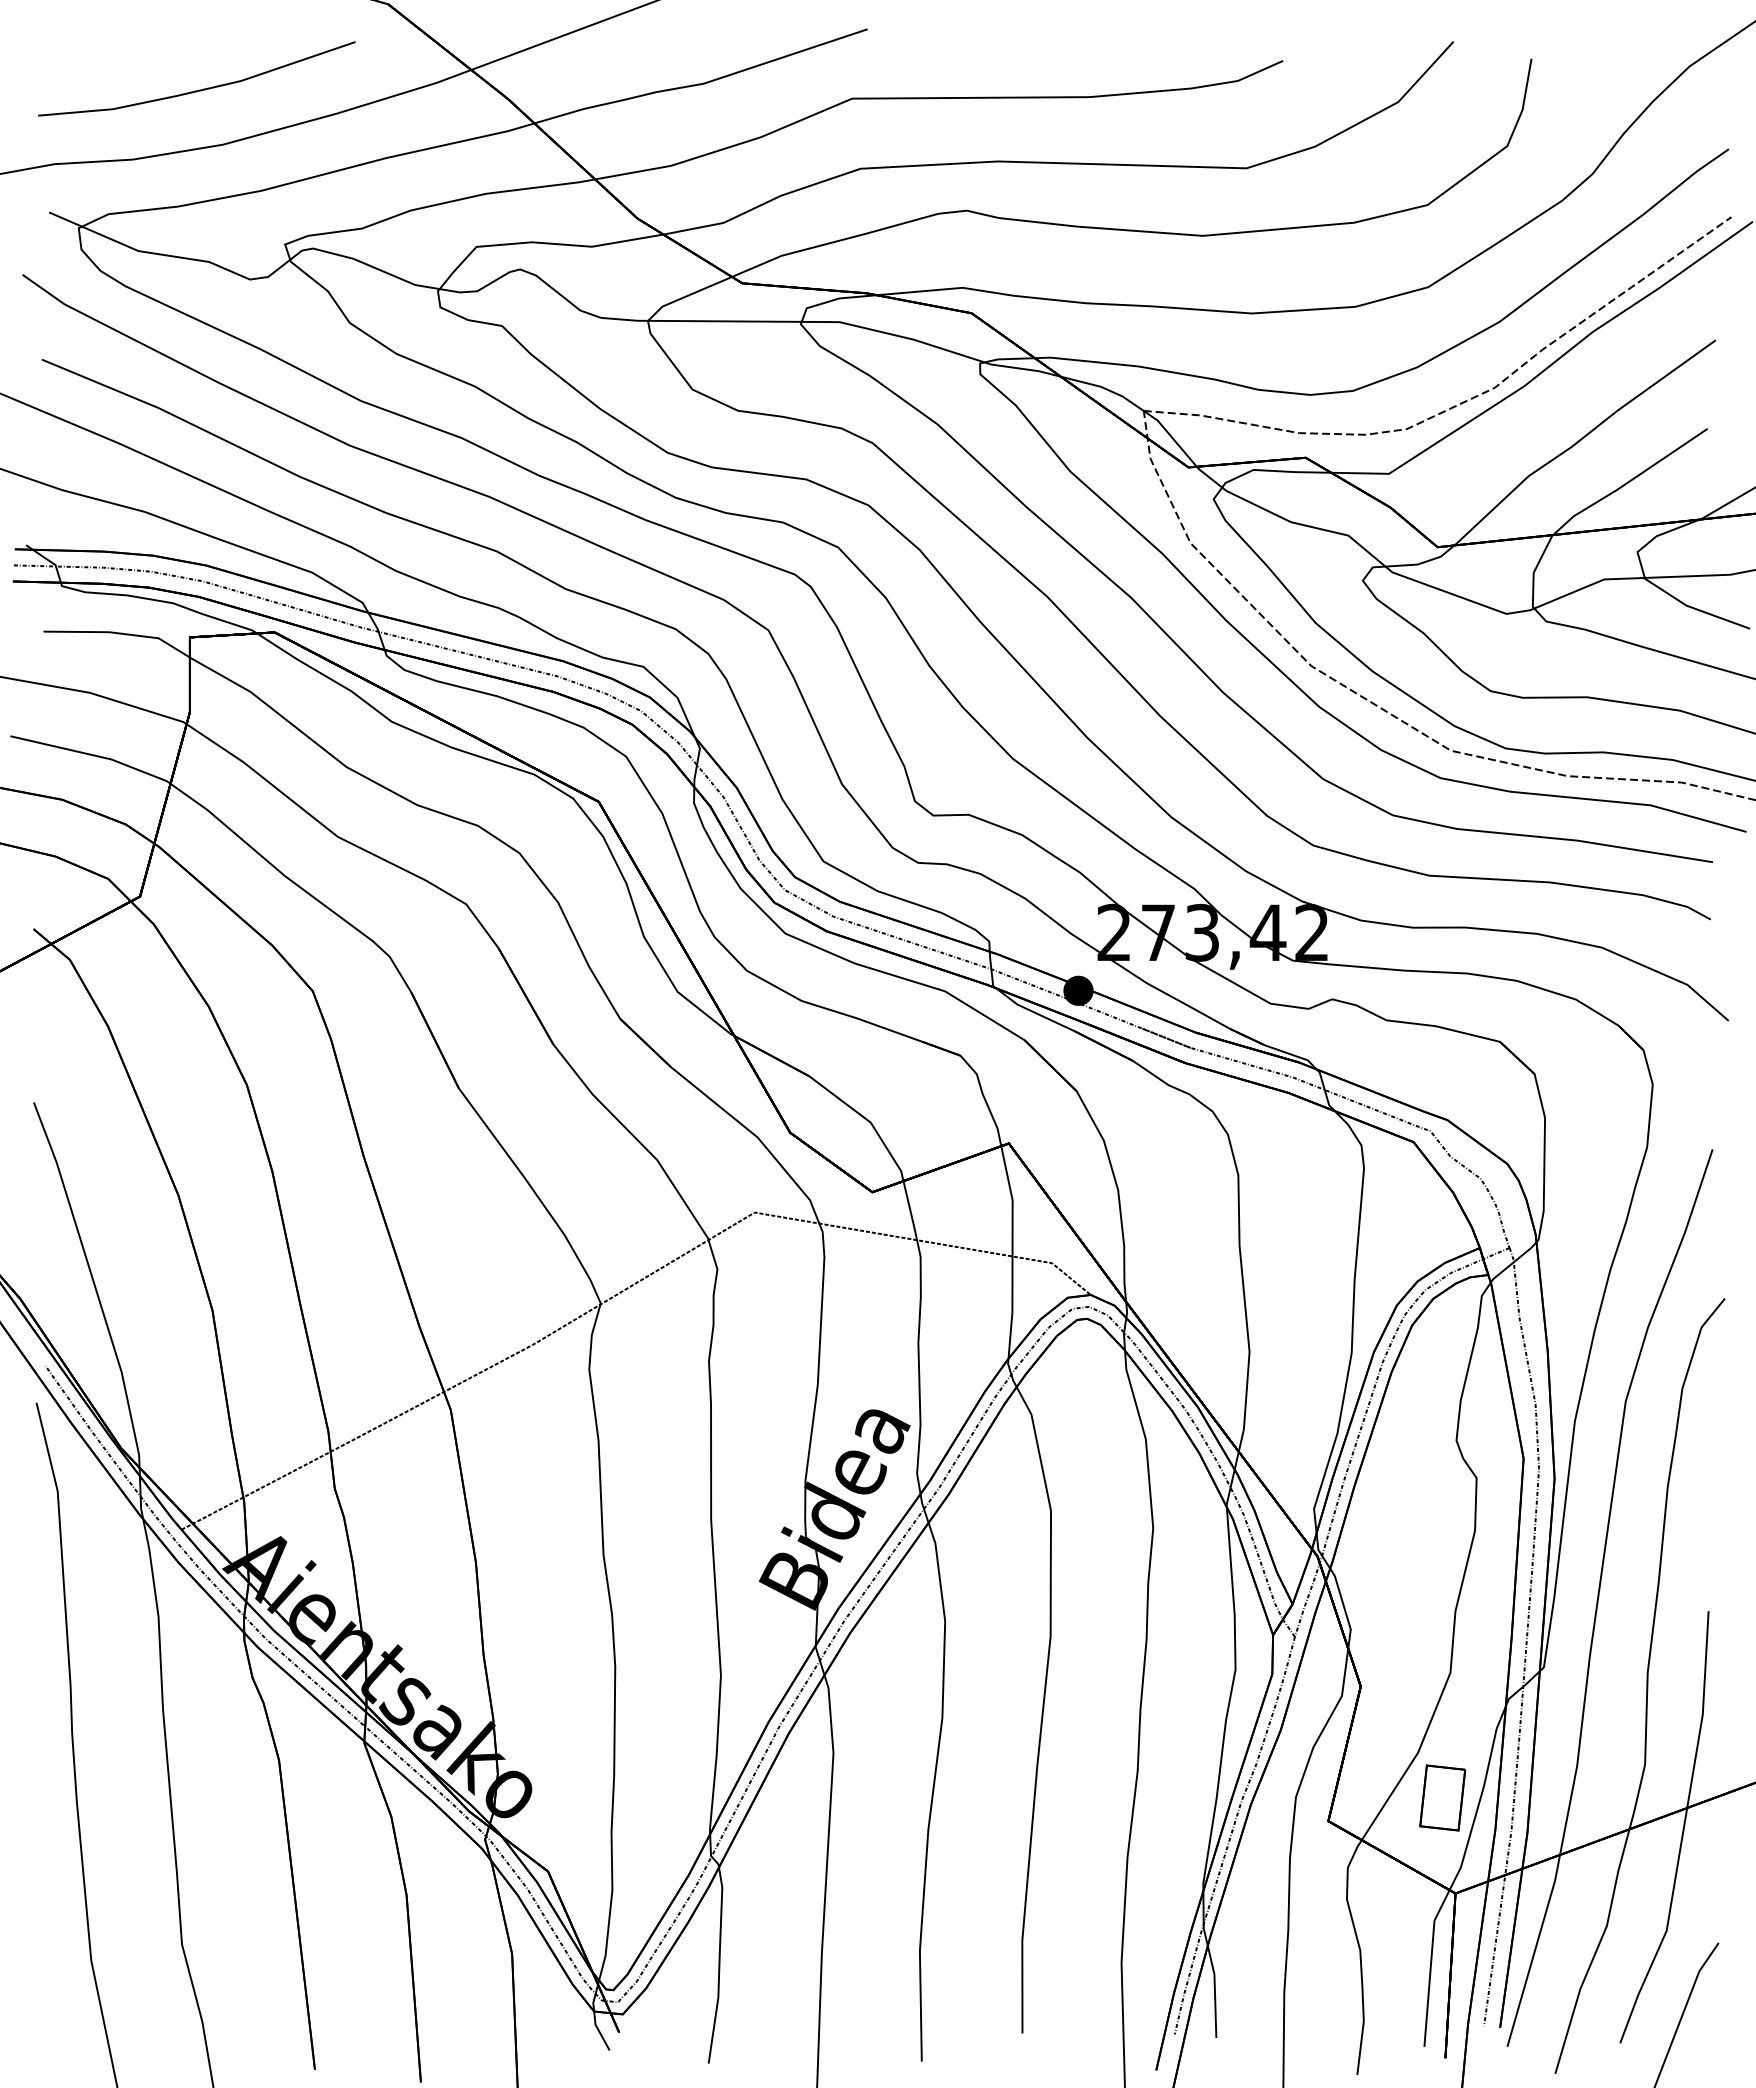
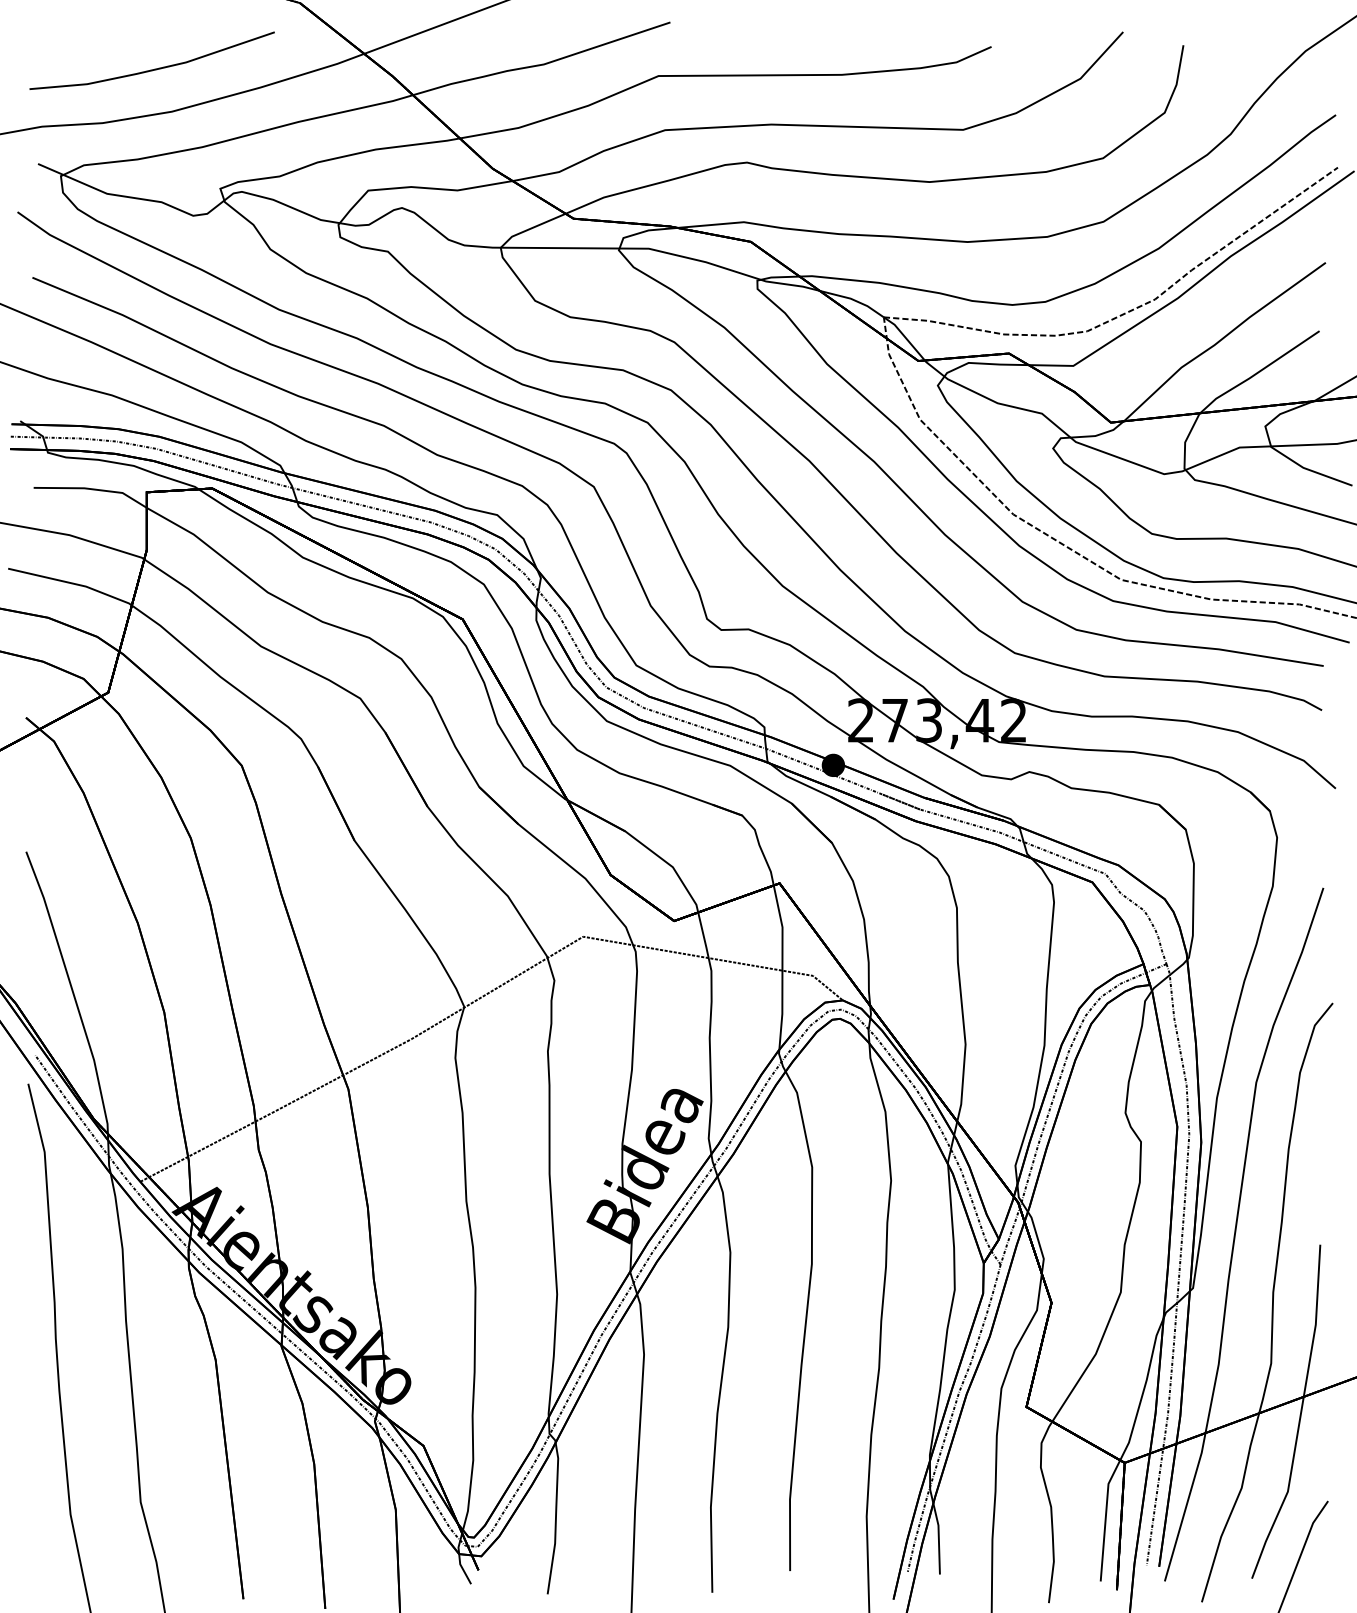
part: (1442, 1797) -> (1114, 1388), removed

